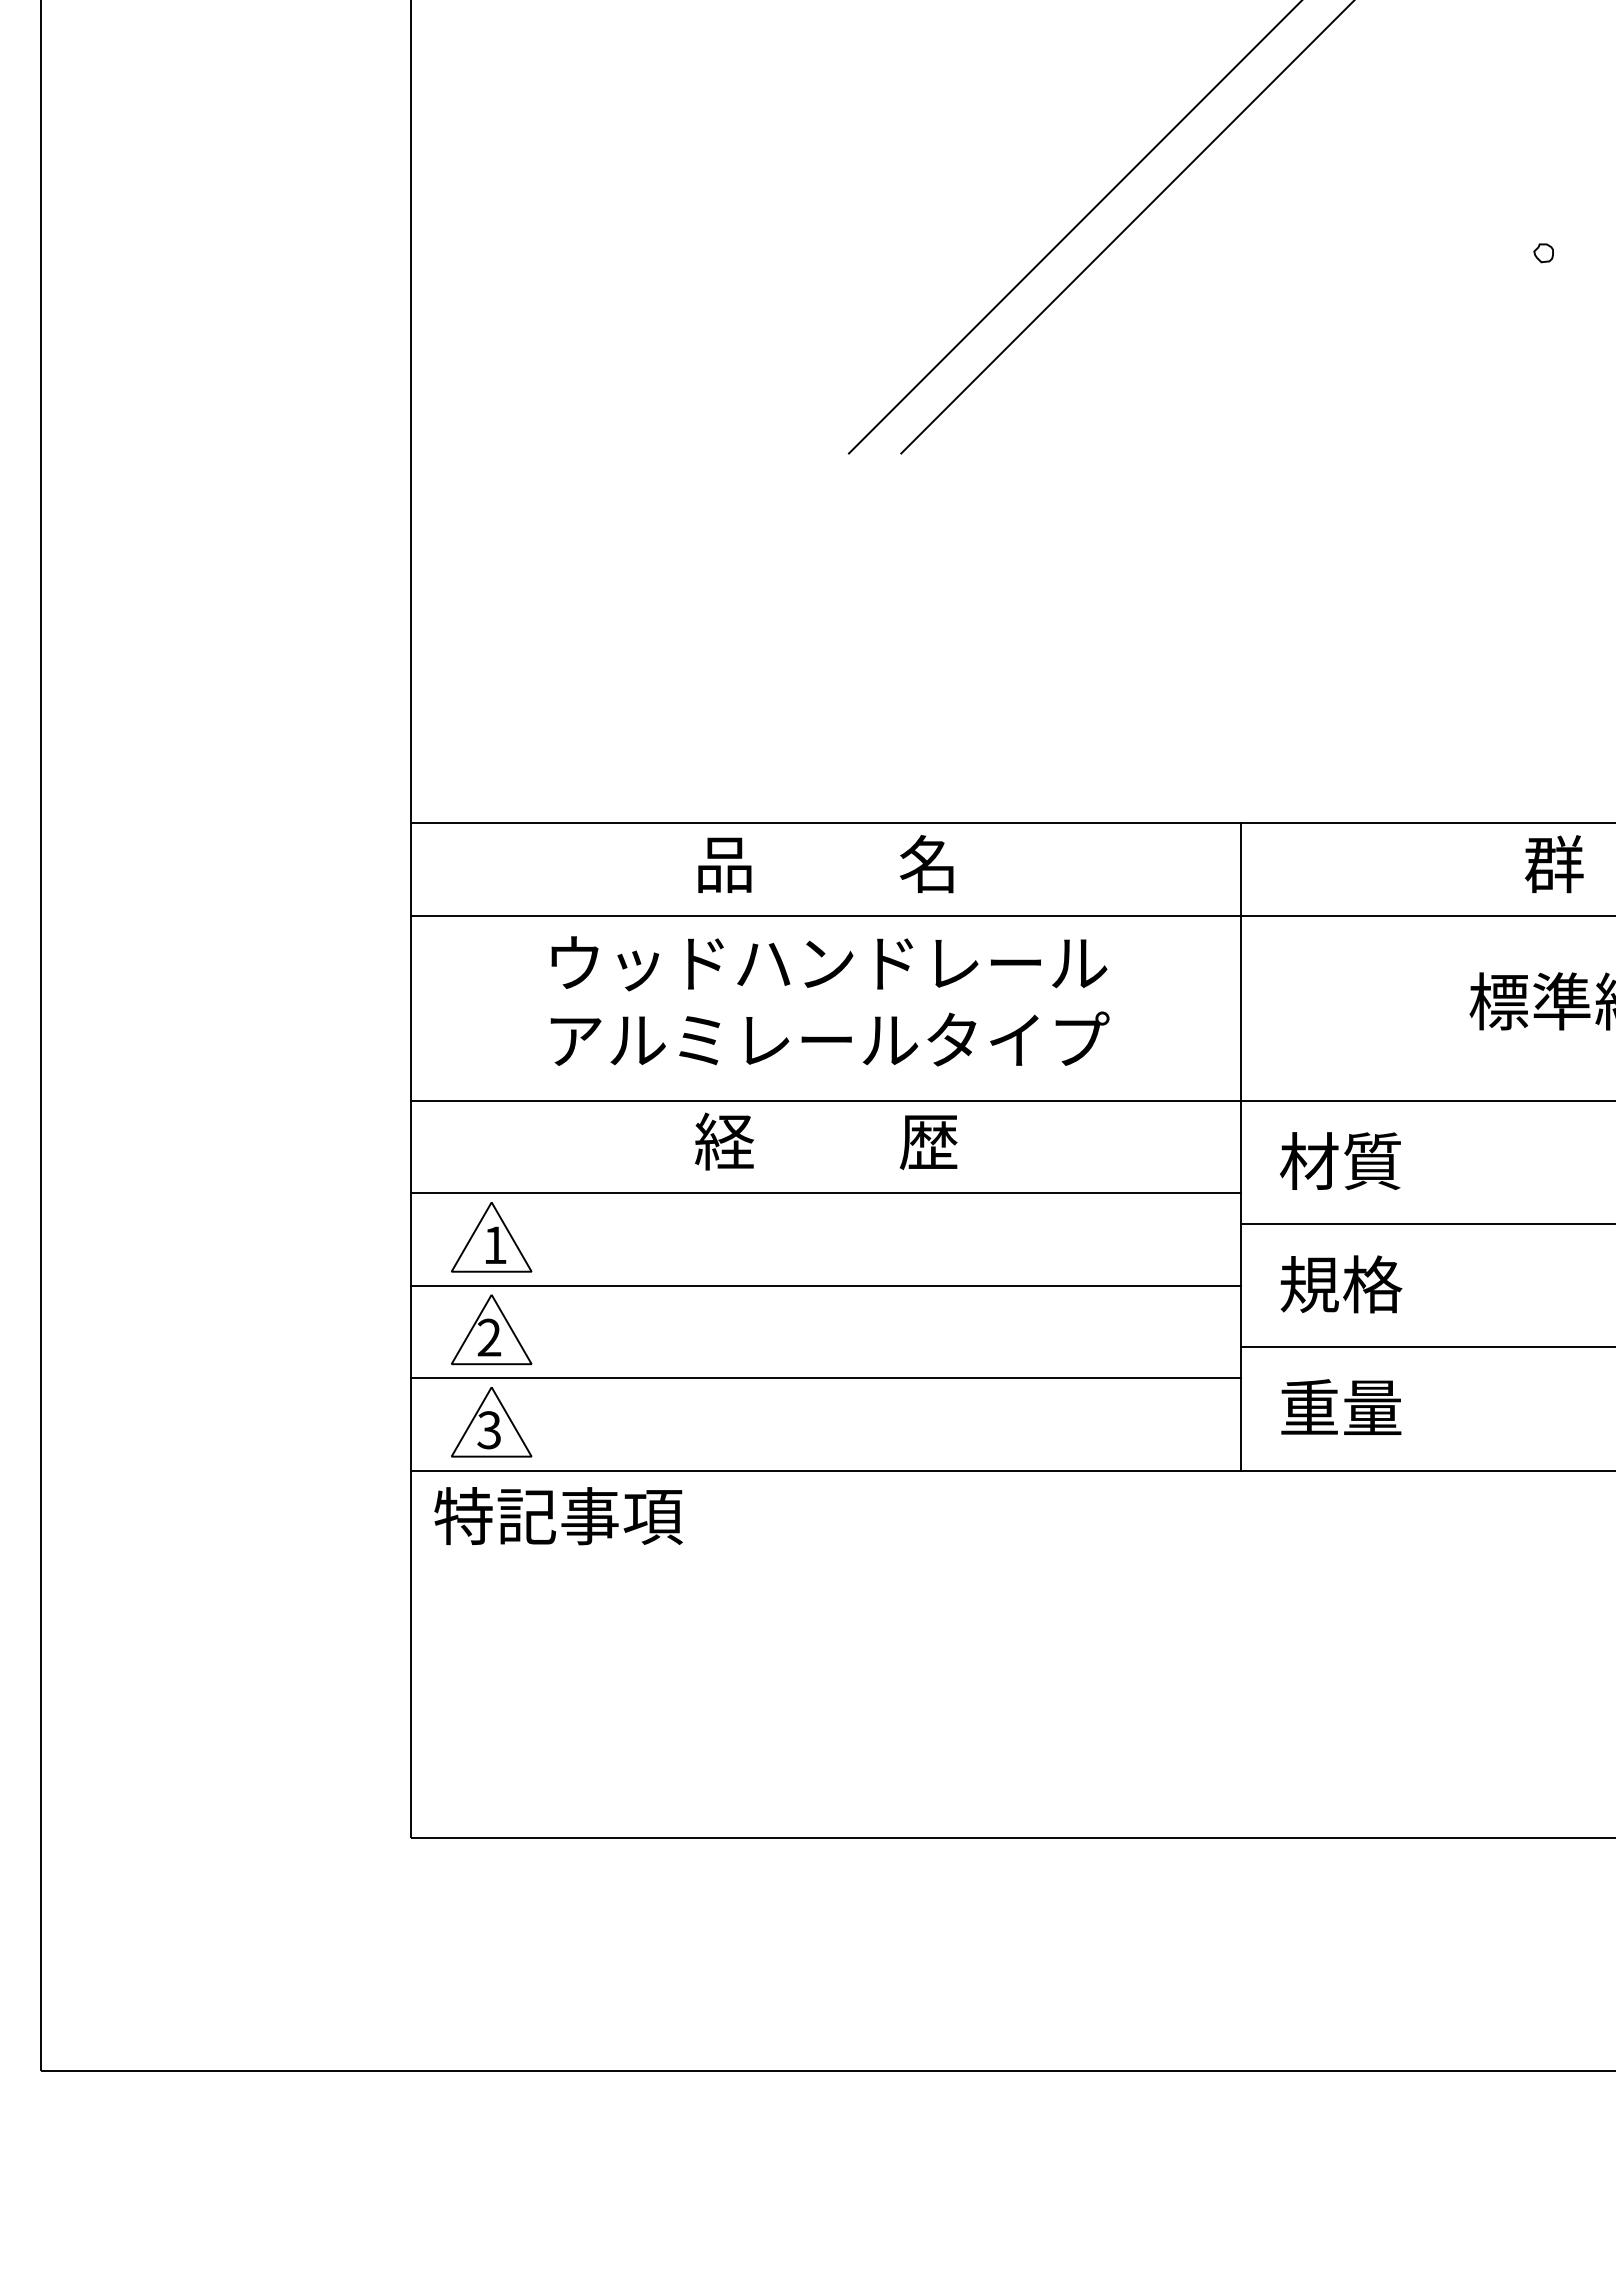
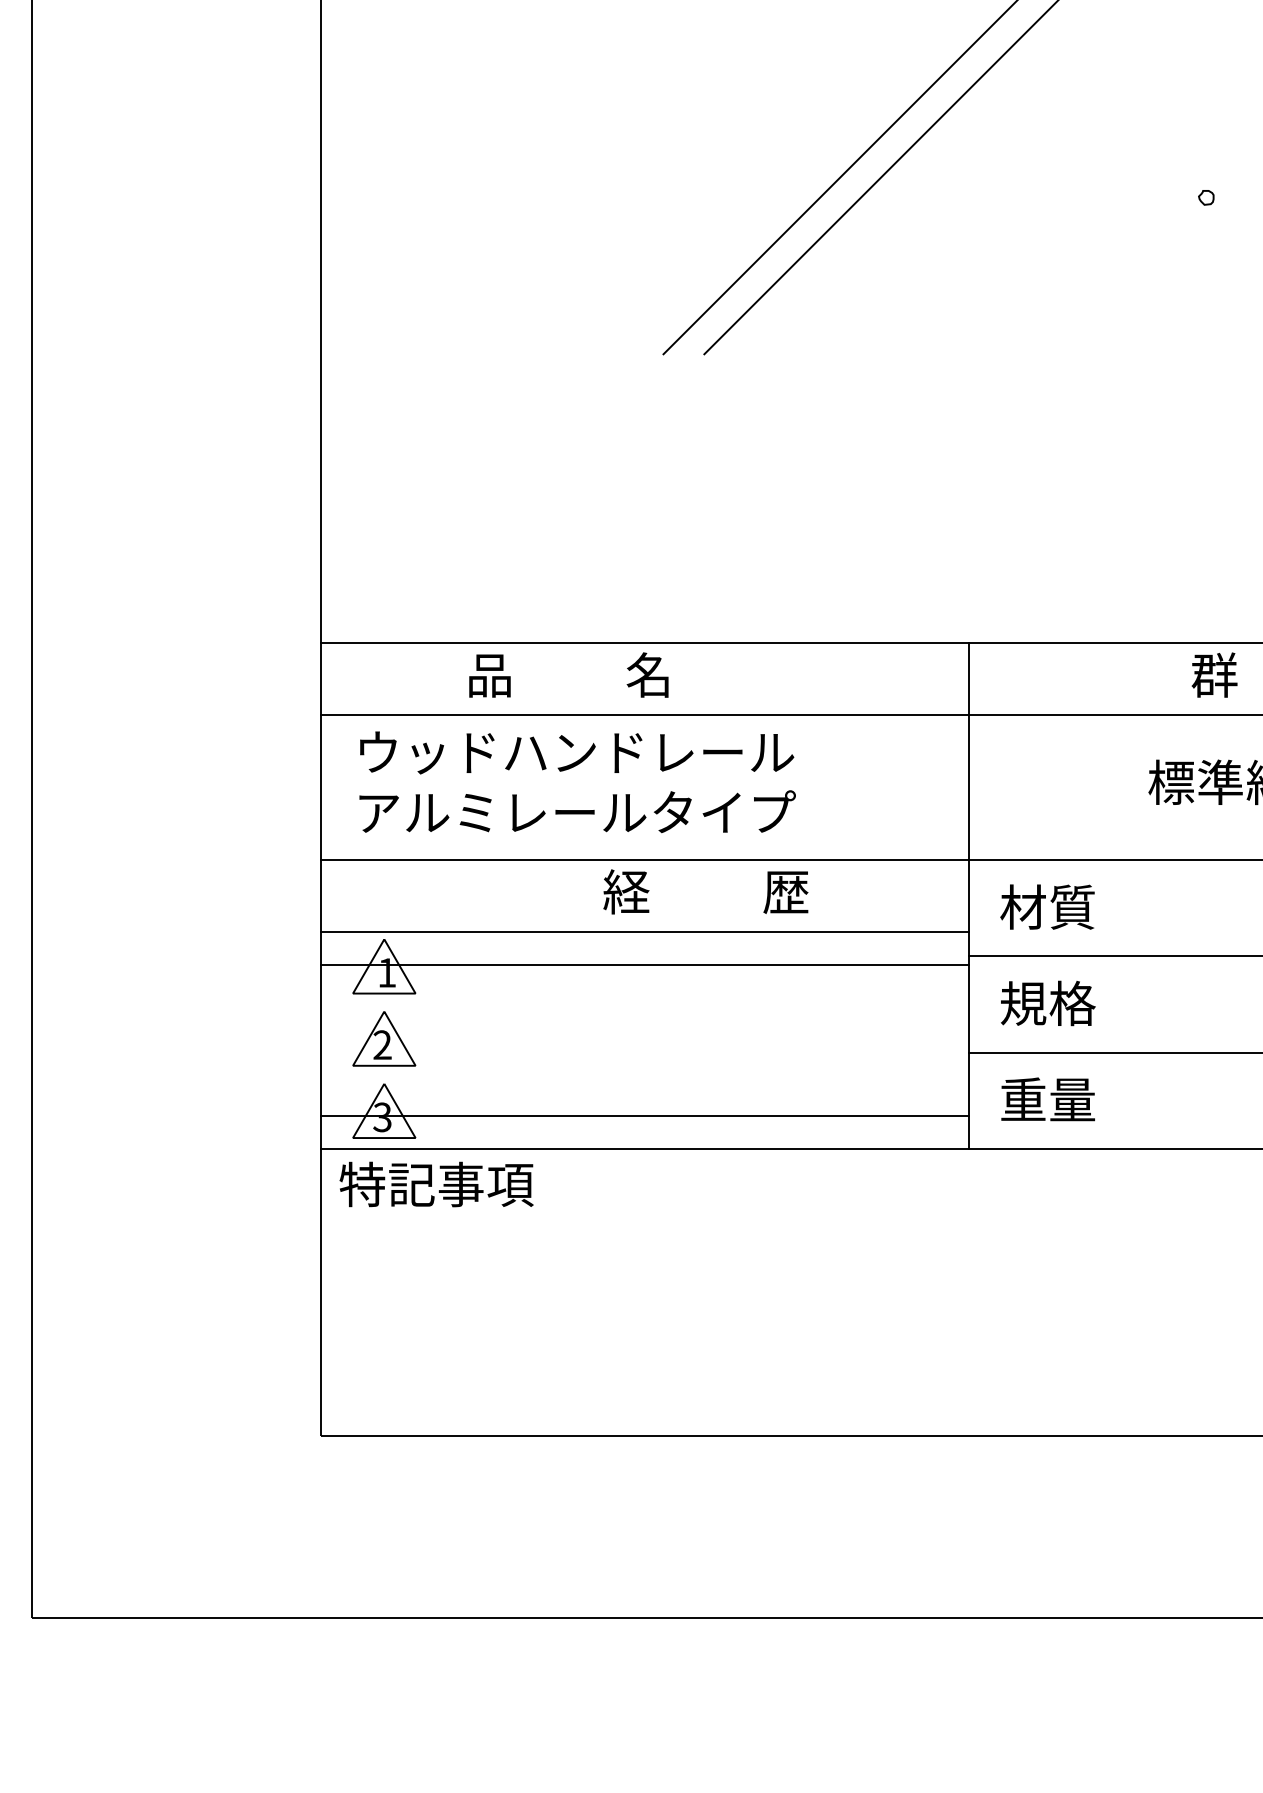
text: (825, 864) -> (568, 675), moved
text: (829, 1001) -> (577, 782), moved
text: (826, 1141) -> (706, 891), moved
line: (825, 1285) -> (645, 965), moved
line: (825, 1378) -> (645, 1116), moved

